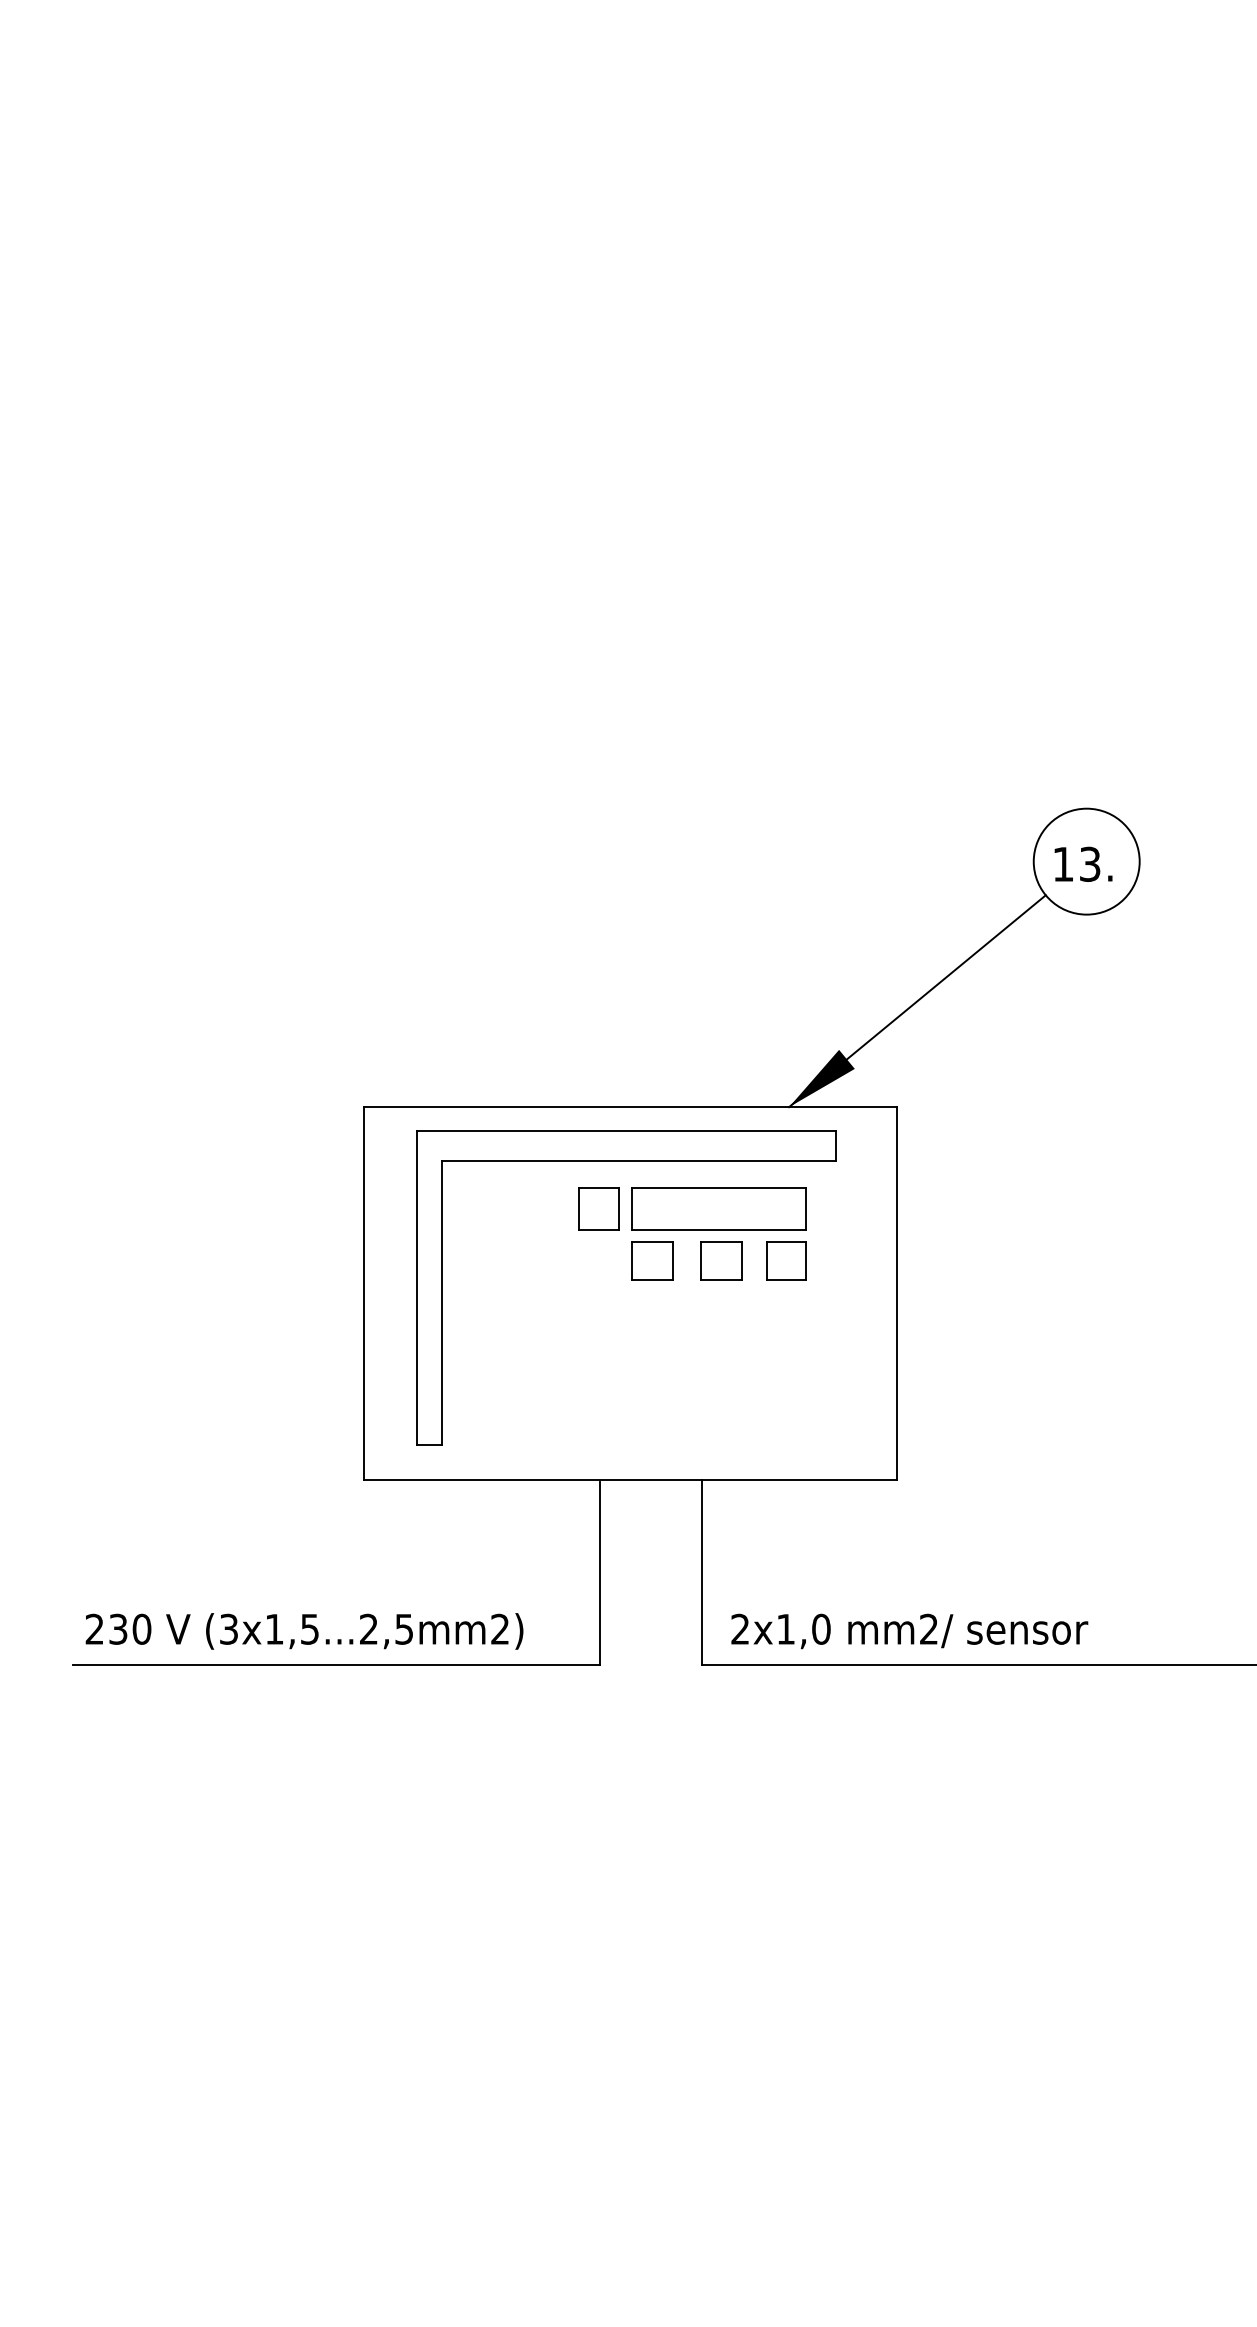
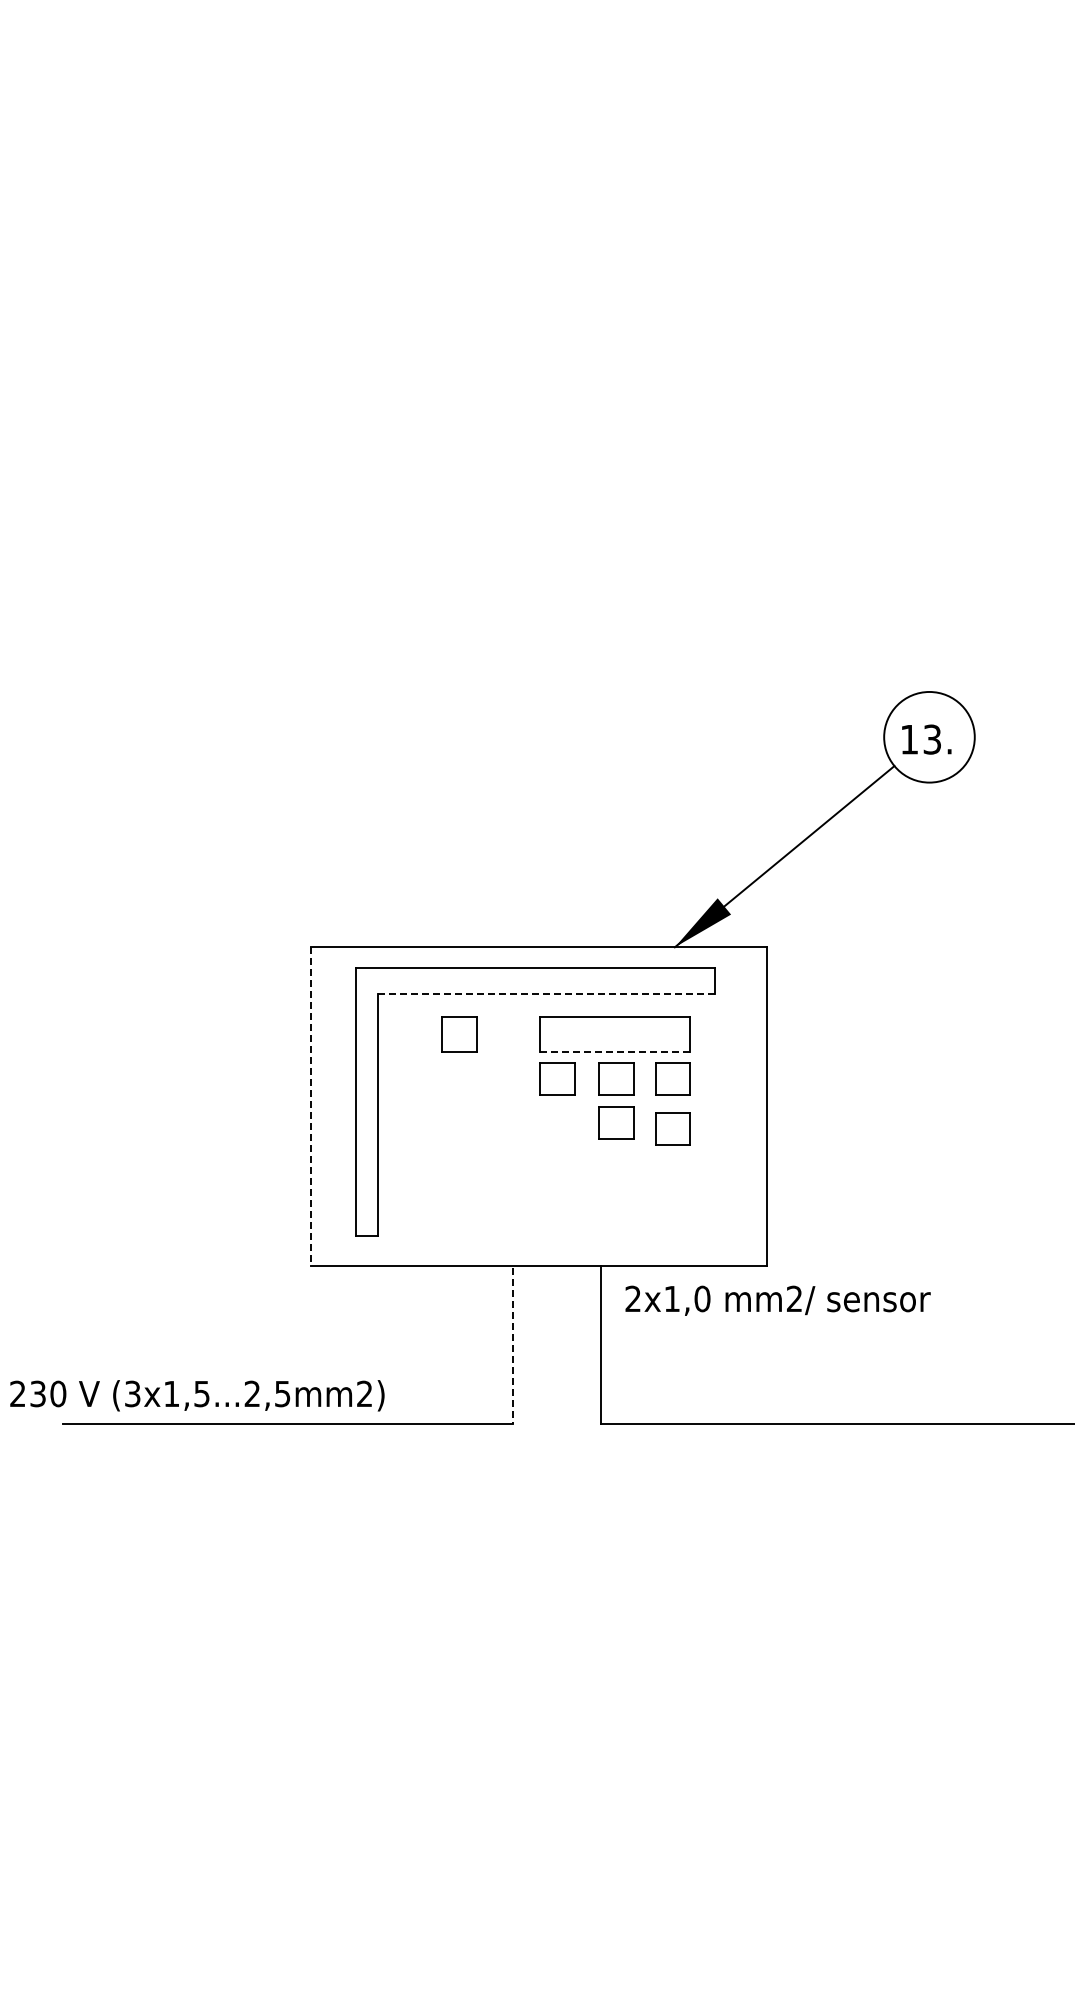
line: (640, 1161) -> (547, 993), solid -> dashed
part: (599, 1209) -> (459, 1034), moved
line: (718, 1230) -> (614, 1052), solid -> dashed
line: (363, 1294) -> (310, 1107), solid -> dashed
part: (720, 1311) -> (616, 1122), added
part: (786, 1318) -> (672, 1128), added
line: (599, 1573) -> (512, 1346), solid -> dashed
text: (304, 1631) -> (197, 1395), moved
text: (909, 1631) -> (777, 1300), moved

